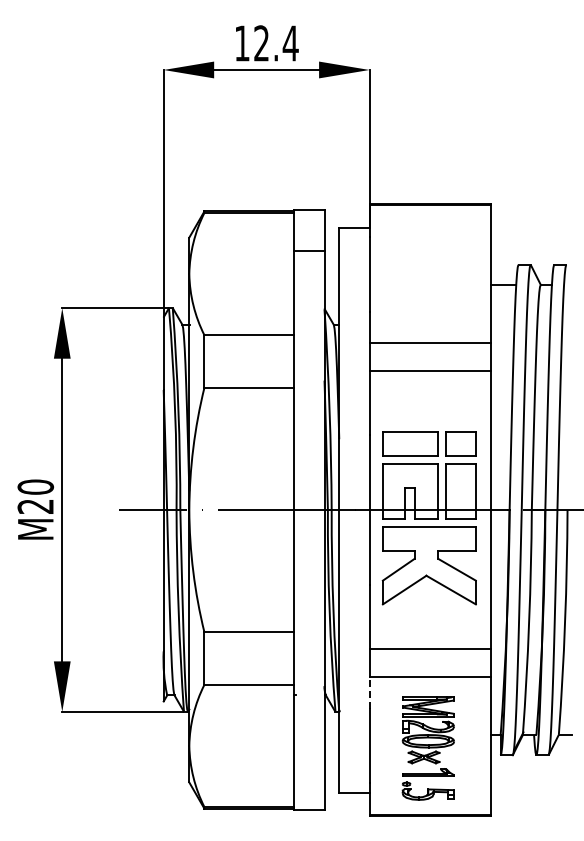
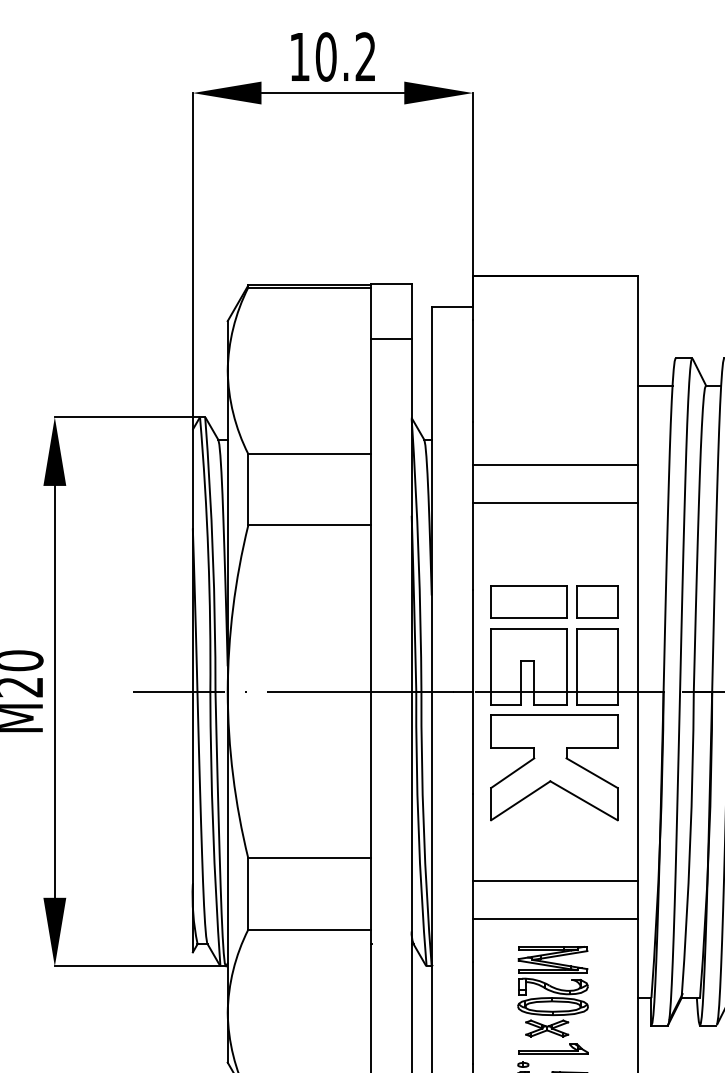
text: (276, 43) -> (346, 57), 12.4 -> 10.2
line: (369, 692) -> (472, 940), dashed -> solid

